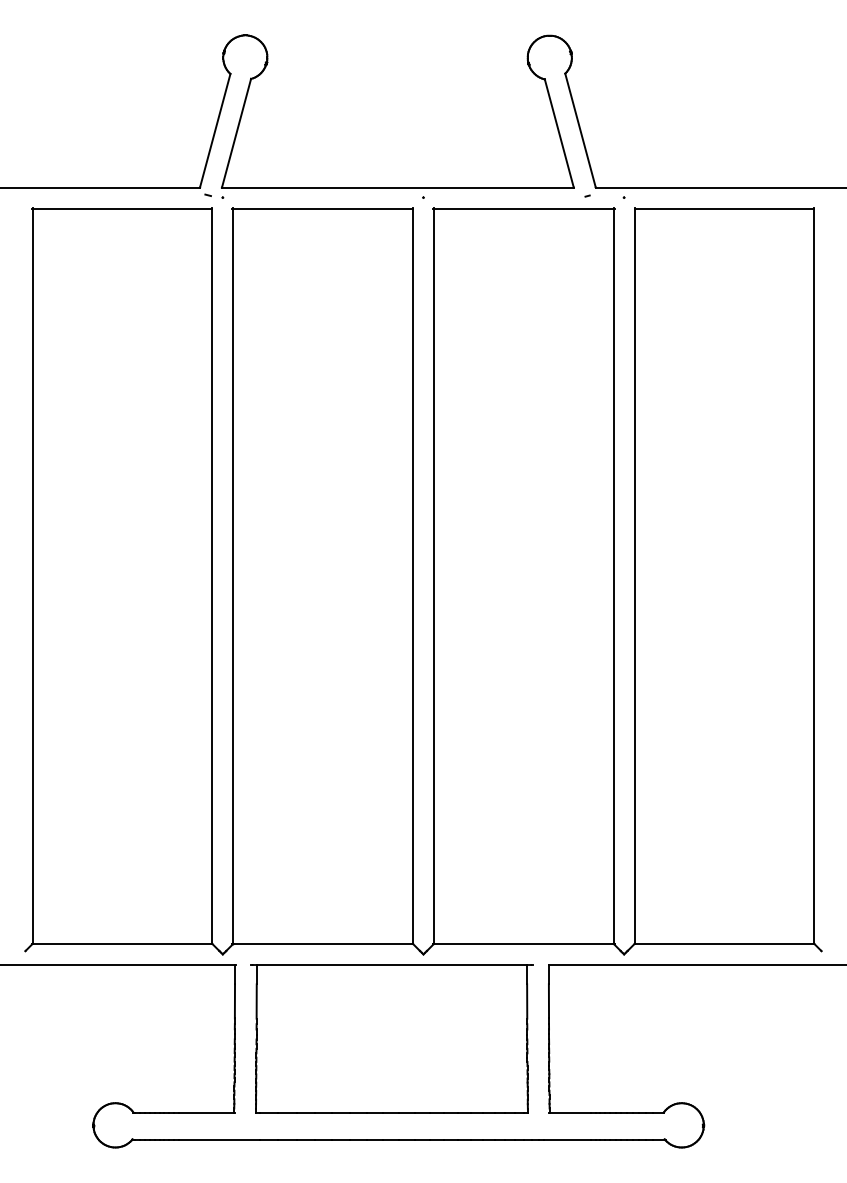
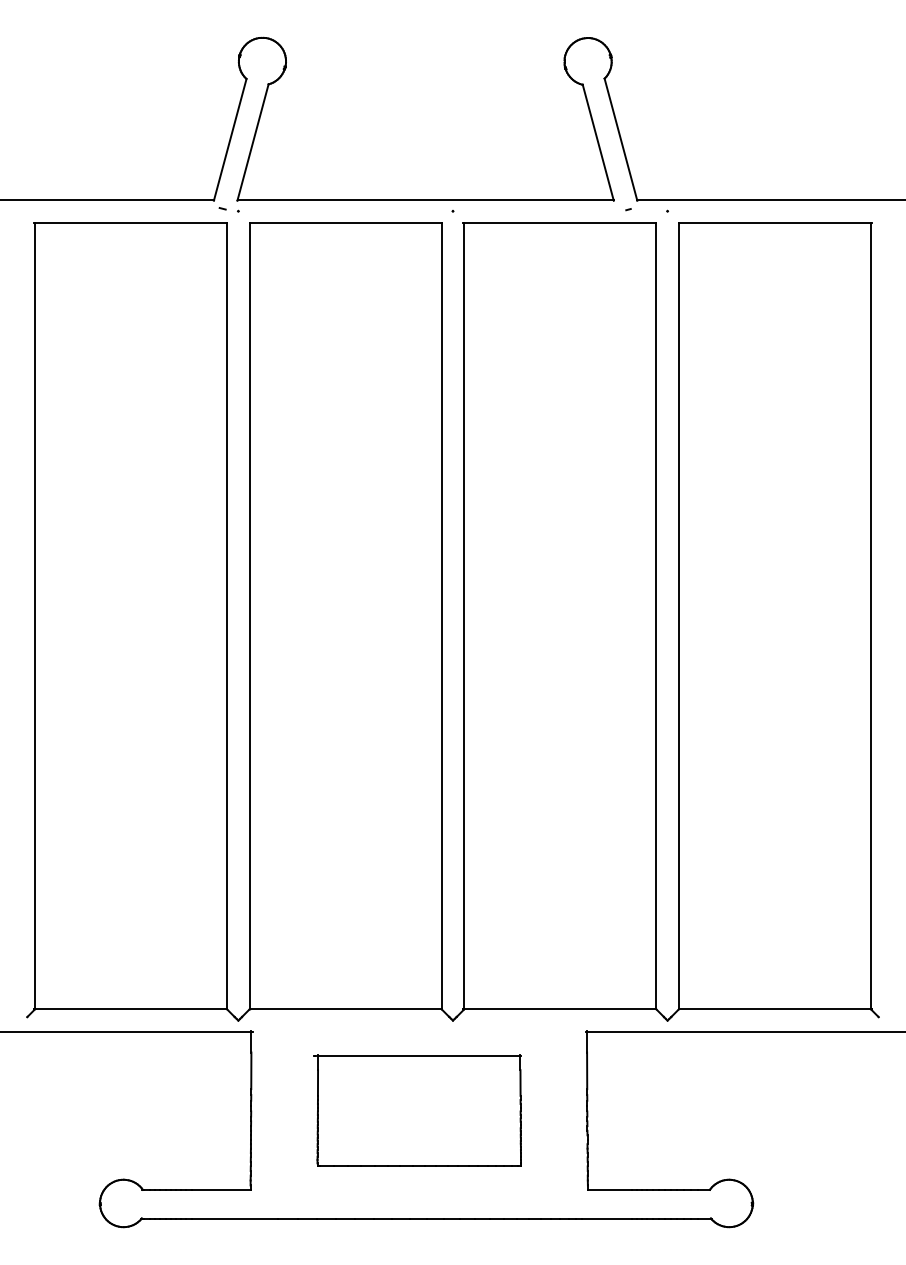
part: (391, 1038) -> (418, 1110), size x0.7

